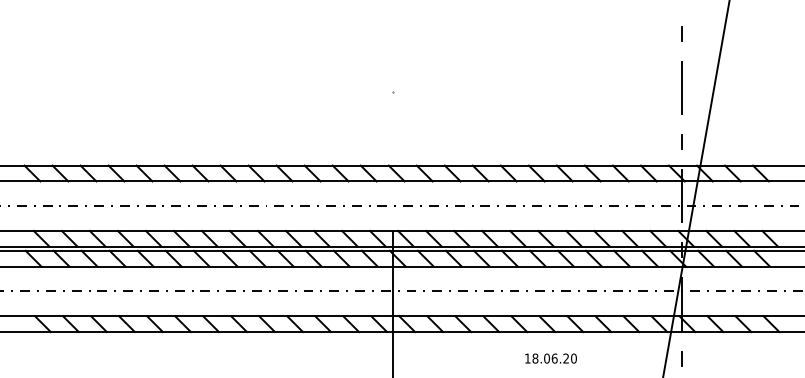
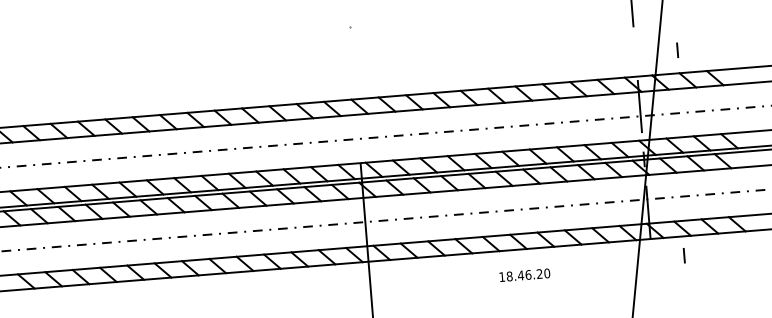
line: (681, 141) -> (677, 49), moved
text: (546, 358) -> (520, 275), 18.06.20 -> 18.46.20
line: (681, 358) -> (683, 255), moved

